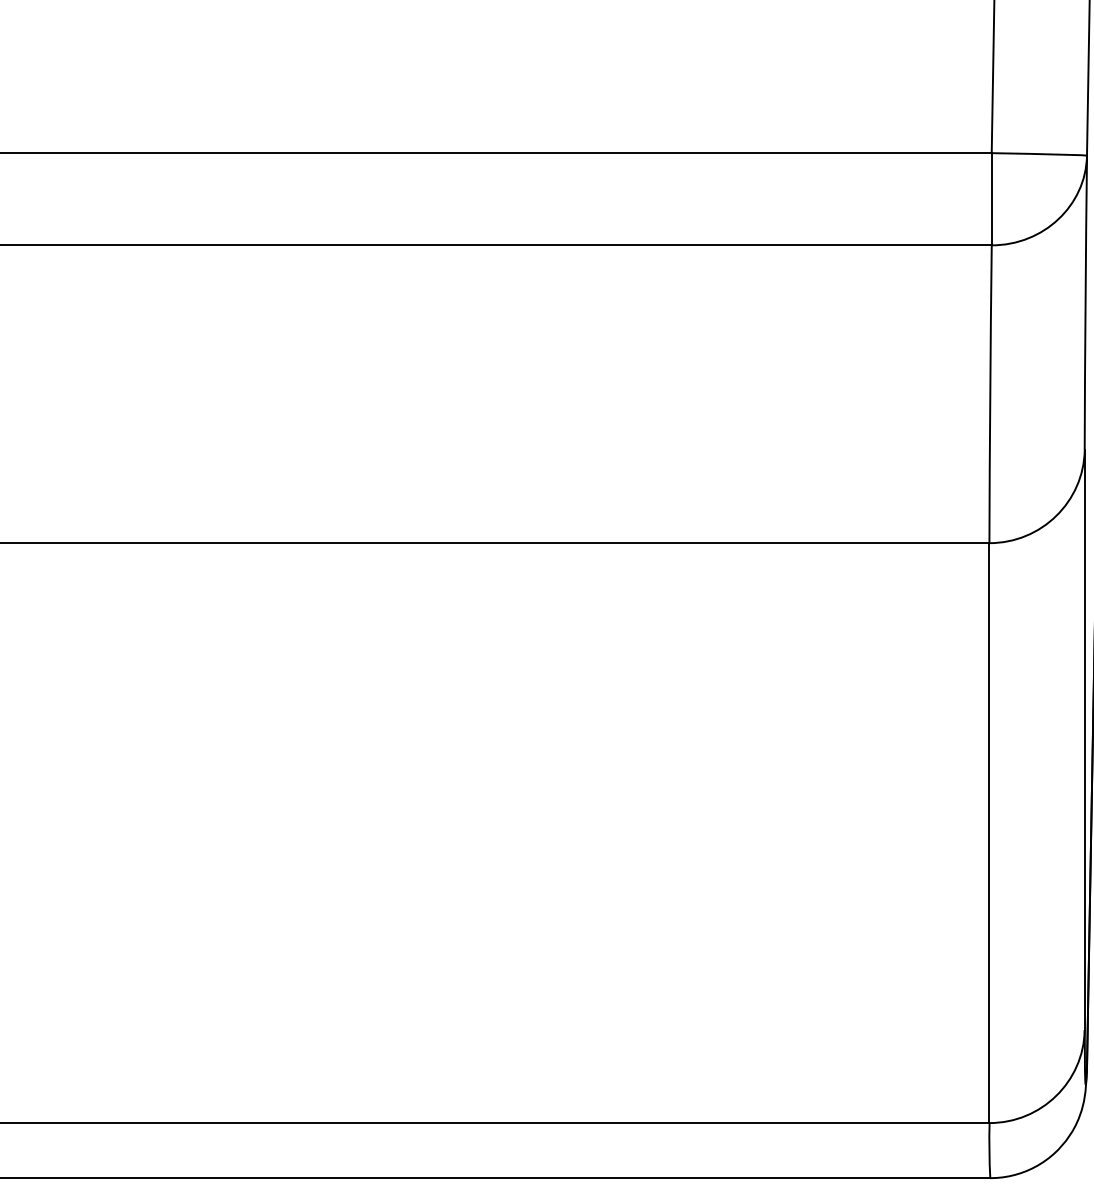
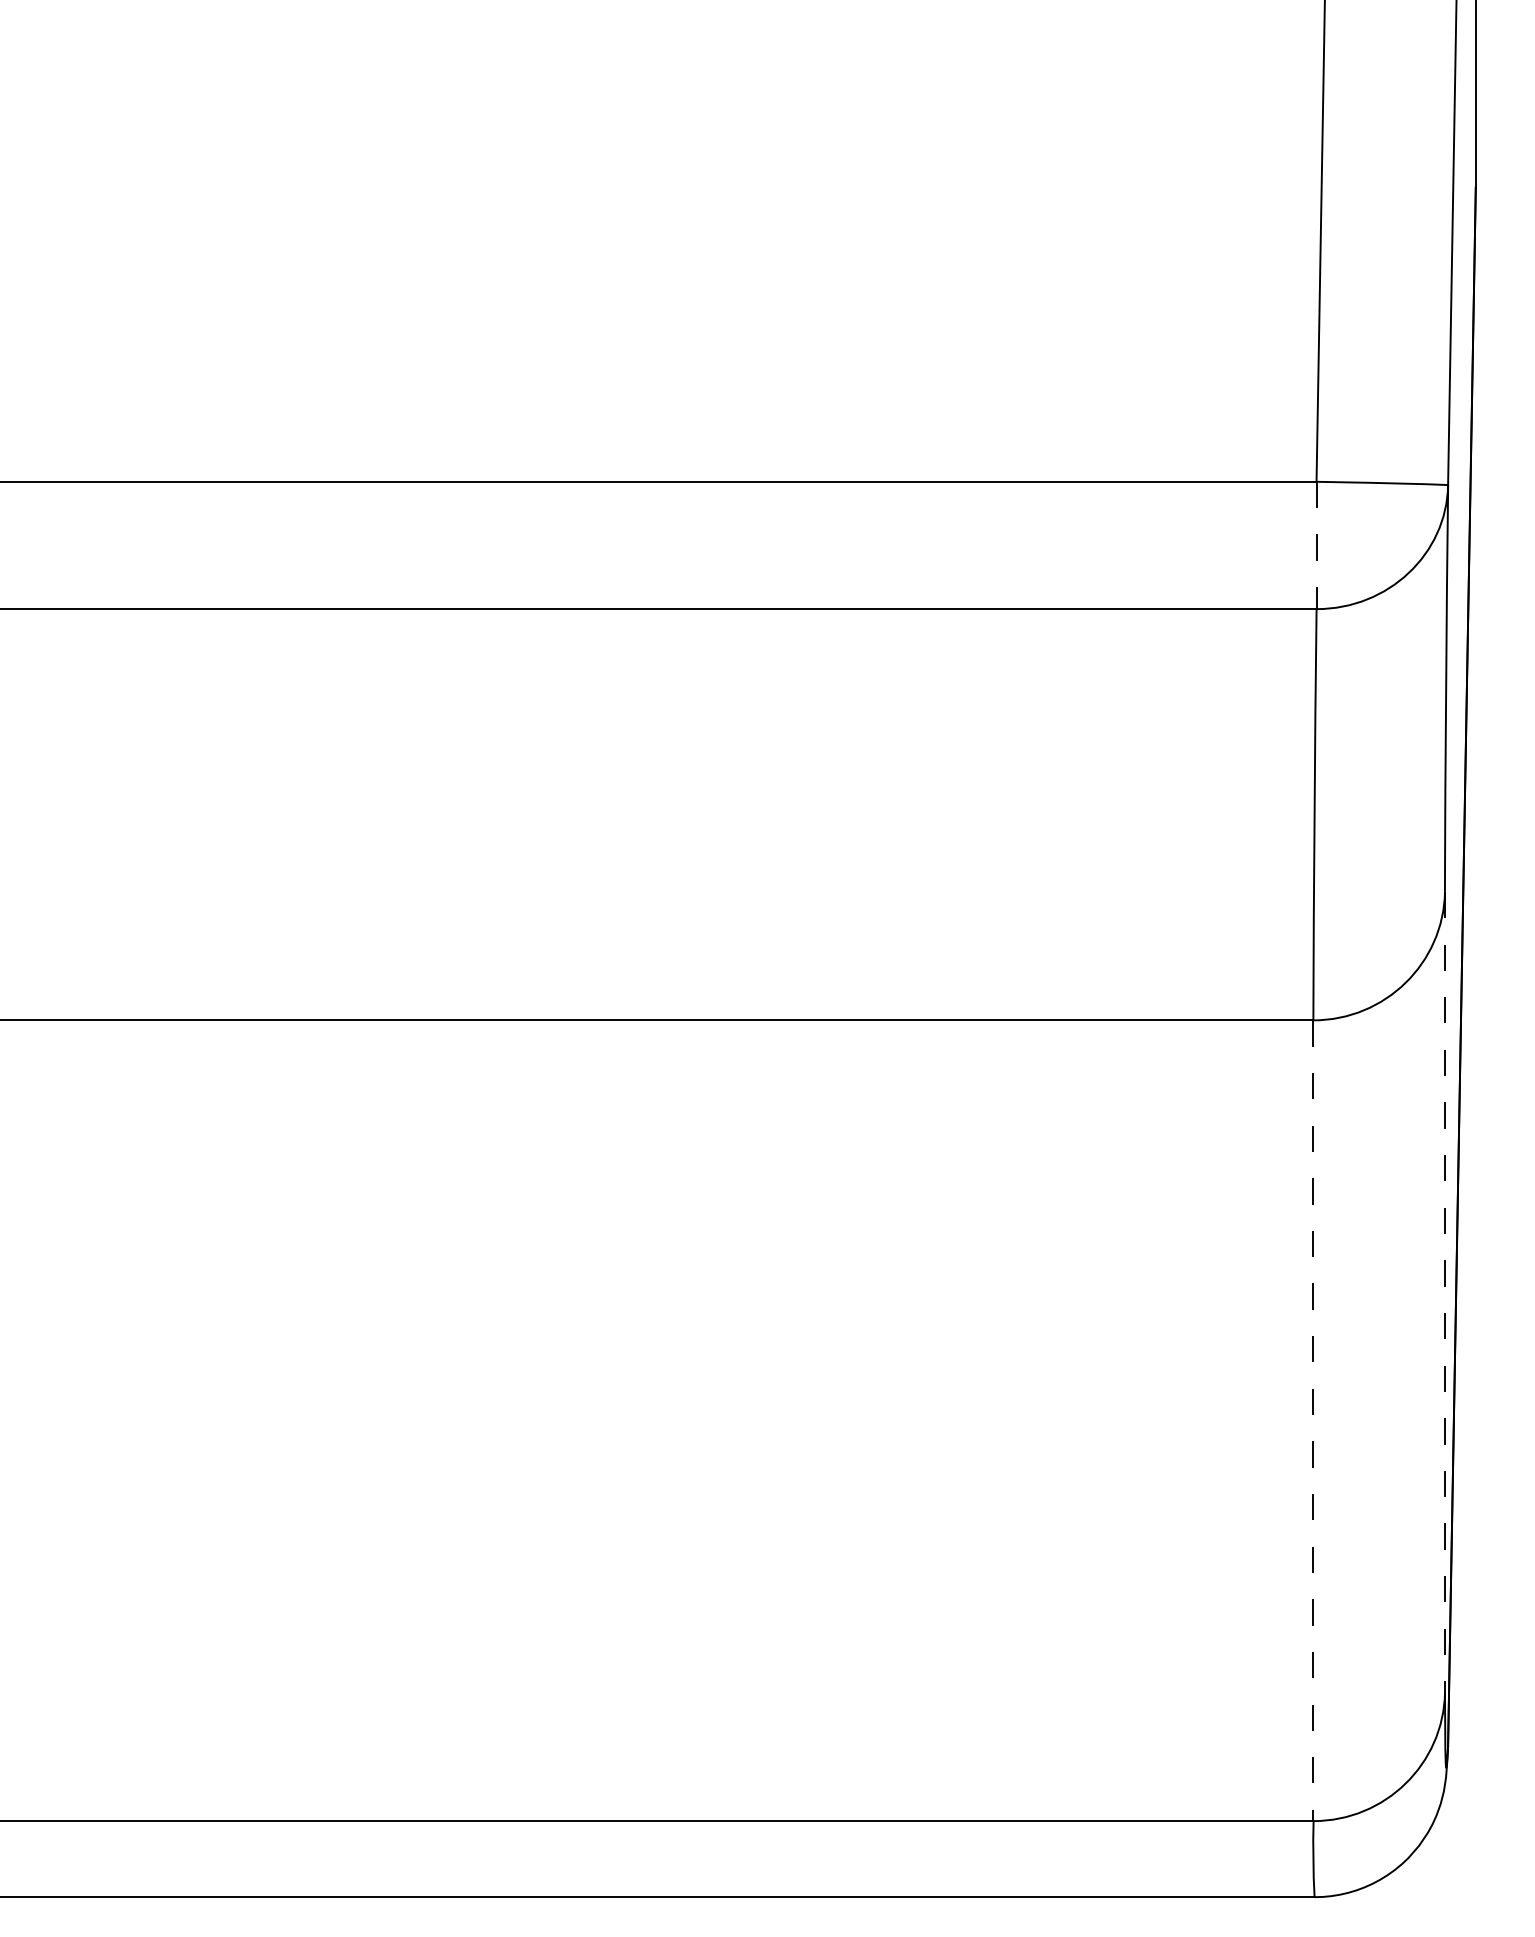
line: (991, 199) -> (1316, 545), solid -> dashed
line: (1084, 740) -> (1444, 1292), solid -> dashed
line: (989, 833) -> (1313, 1421), solid -> dashed

